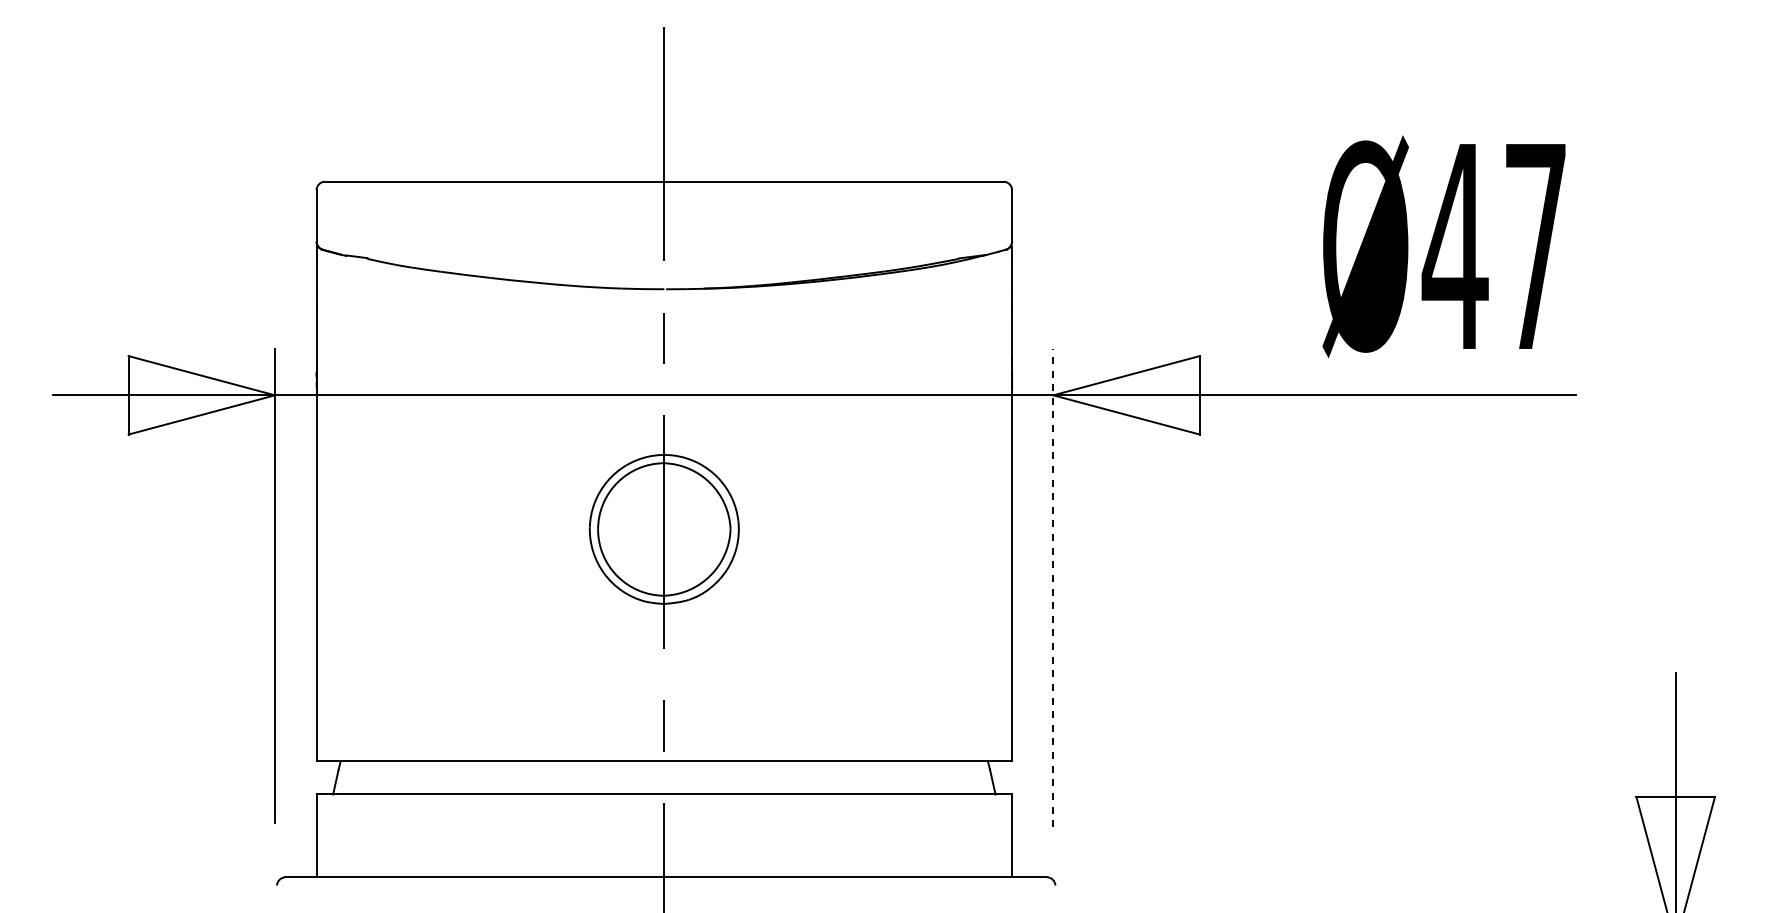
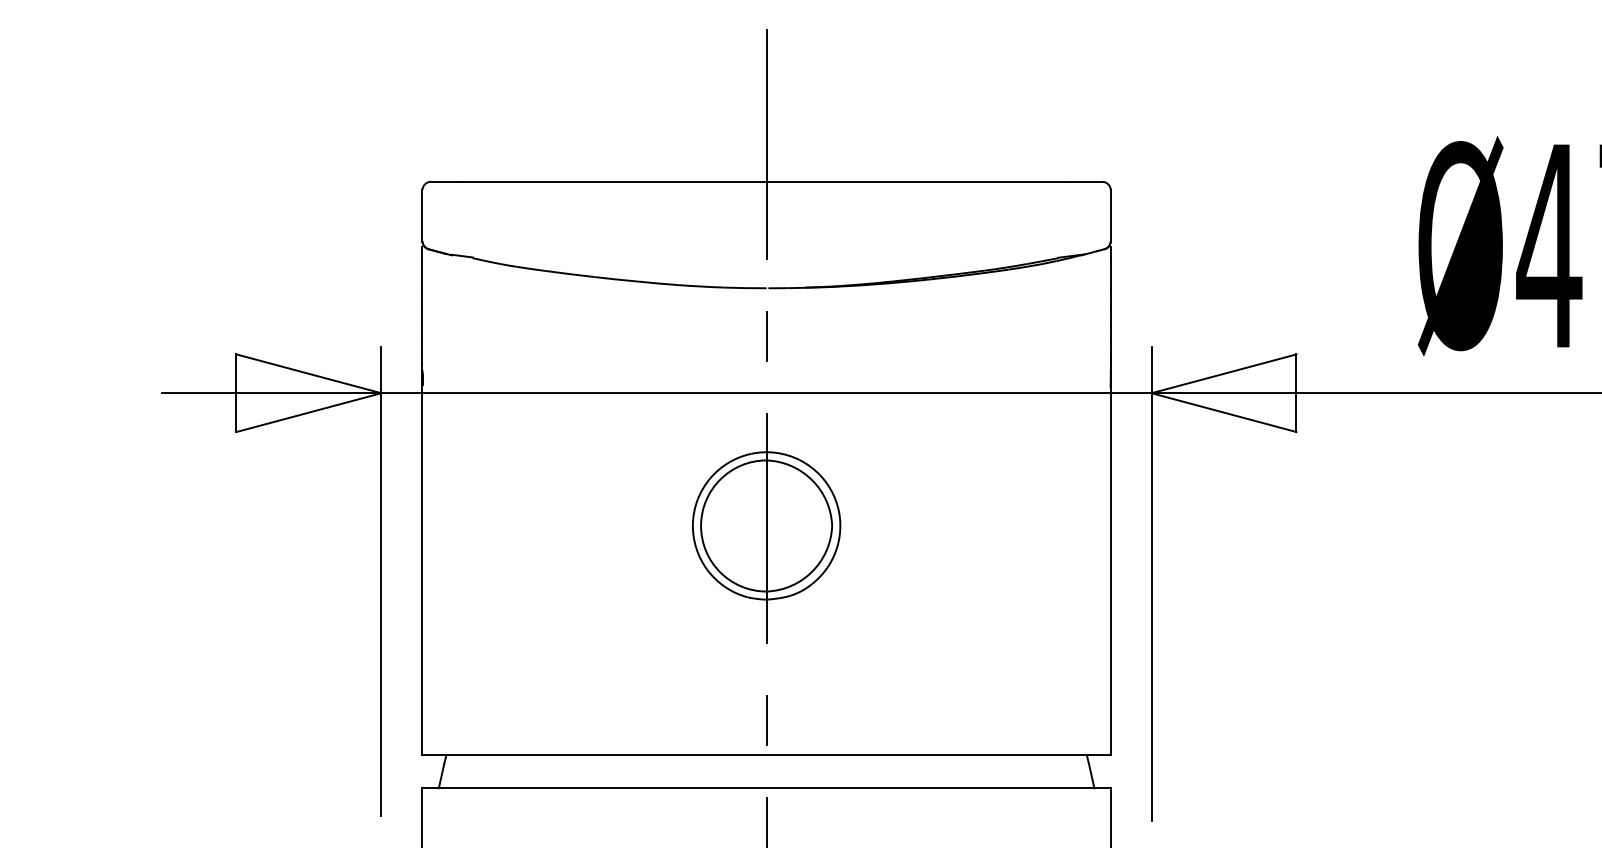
line: (1053, 587) -> (1151, 583), dashed -> solid

